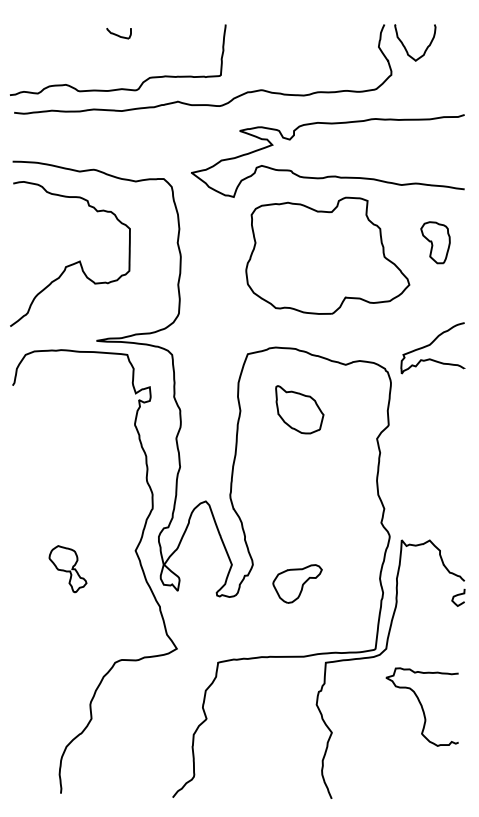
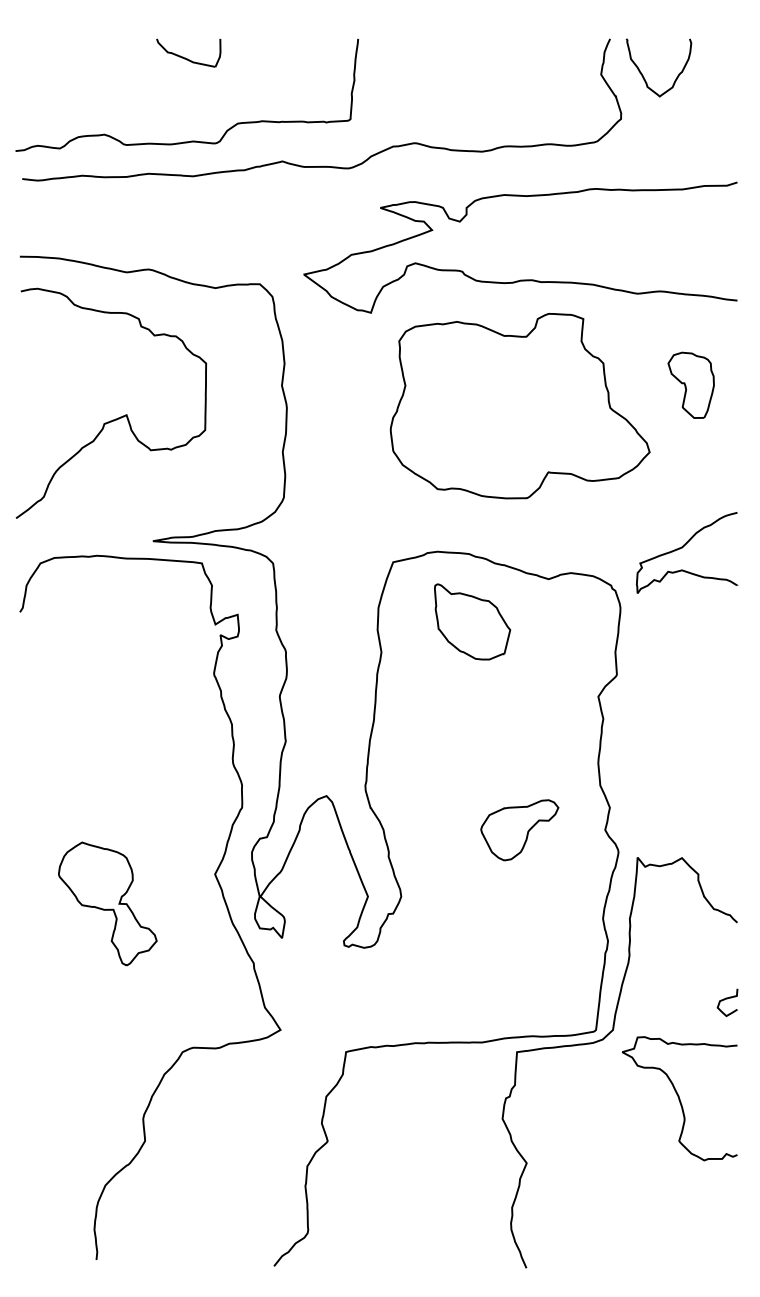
part: (118, 33) -> (187, 53), size x1.67
part: (299, 409) -> (472, 621), moved
part: (67, 568) -> (106, 902), size x1.67
part: (297, 583) -> (519, 829), moved
curve: (457, 596) -> (726, 1000), moved
curve: (421, 706) -> (678, 1097), moved

